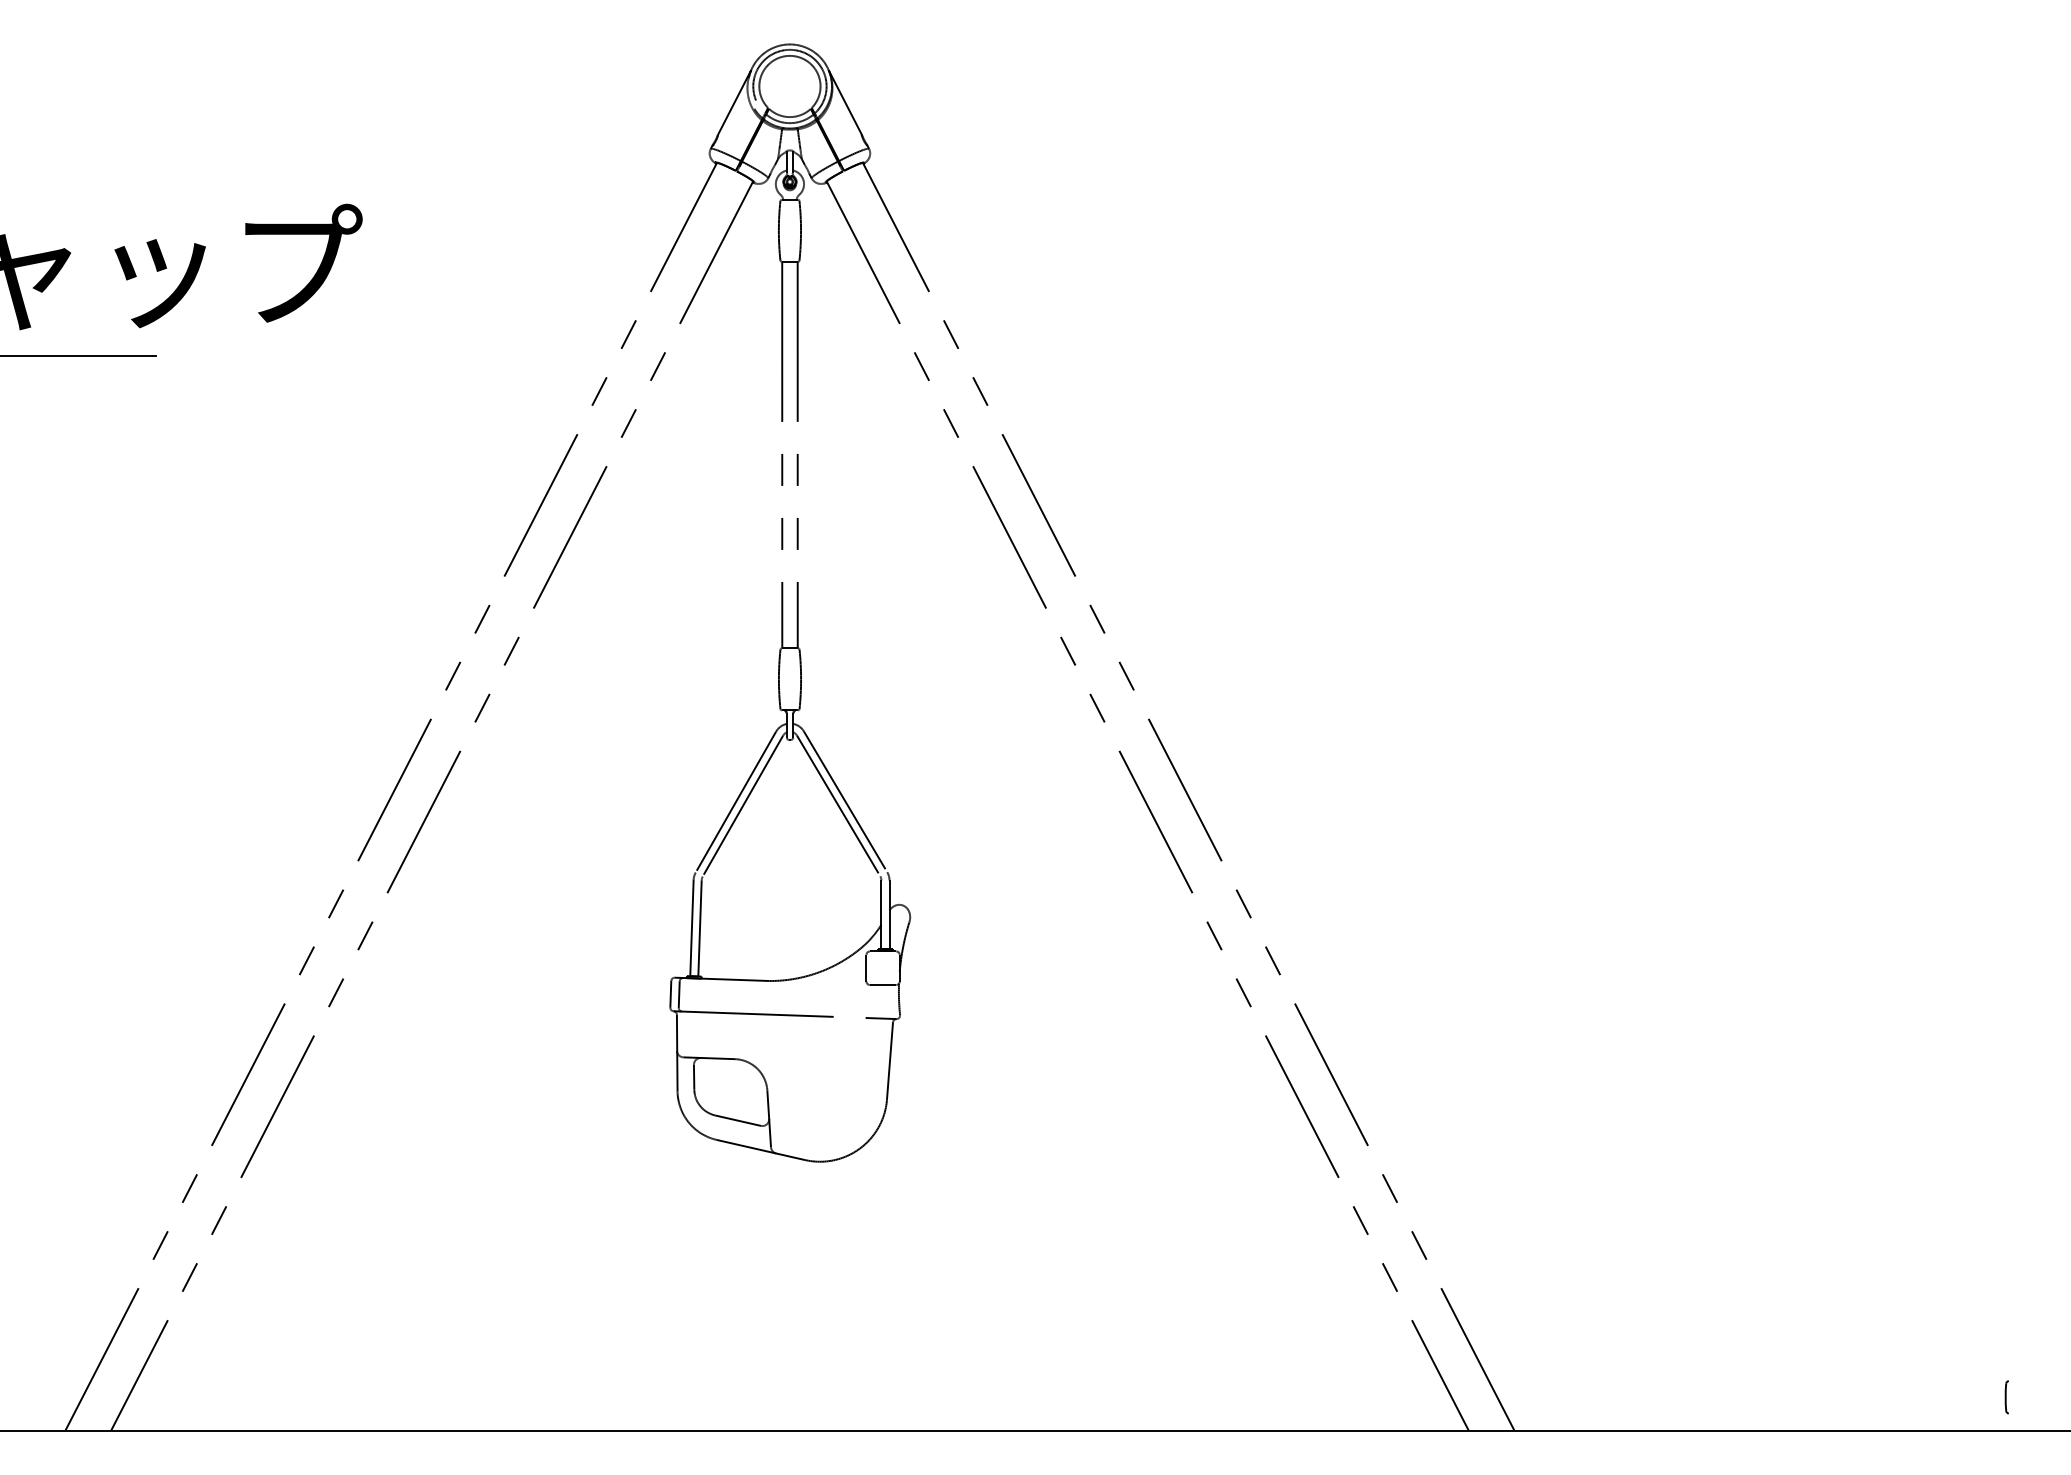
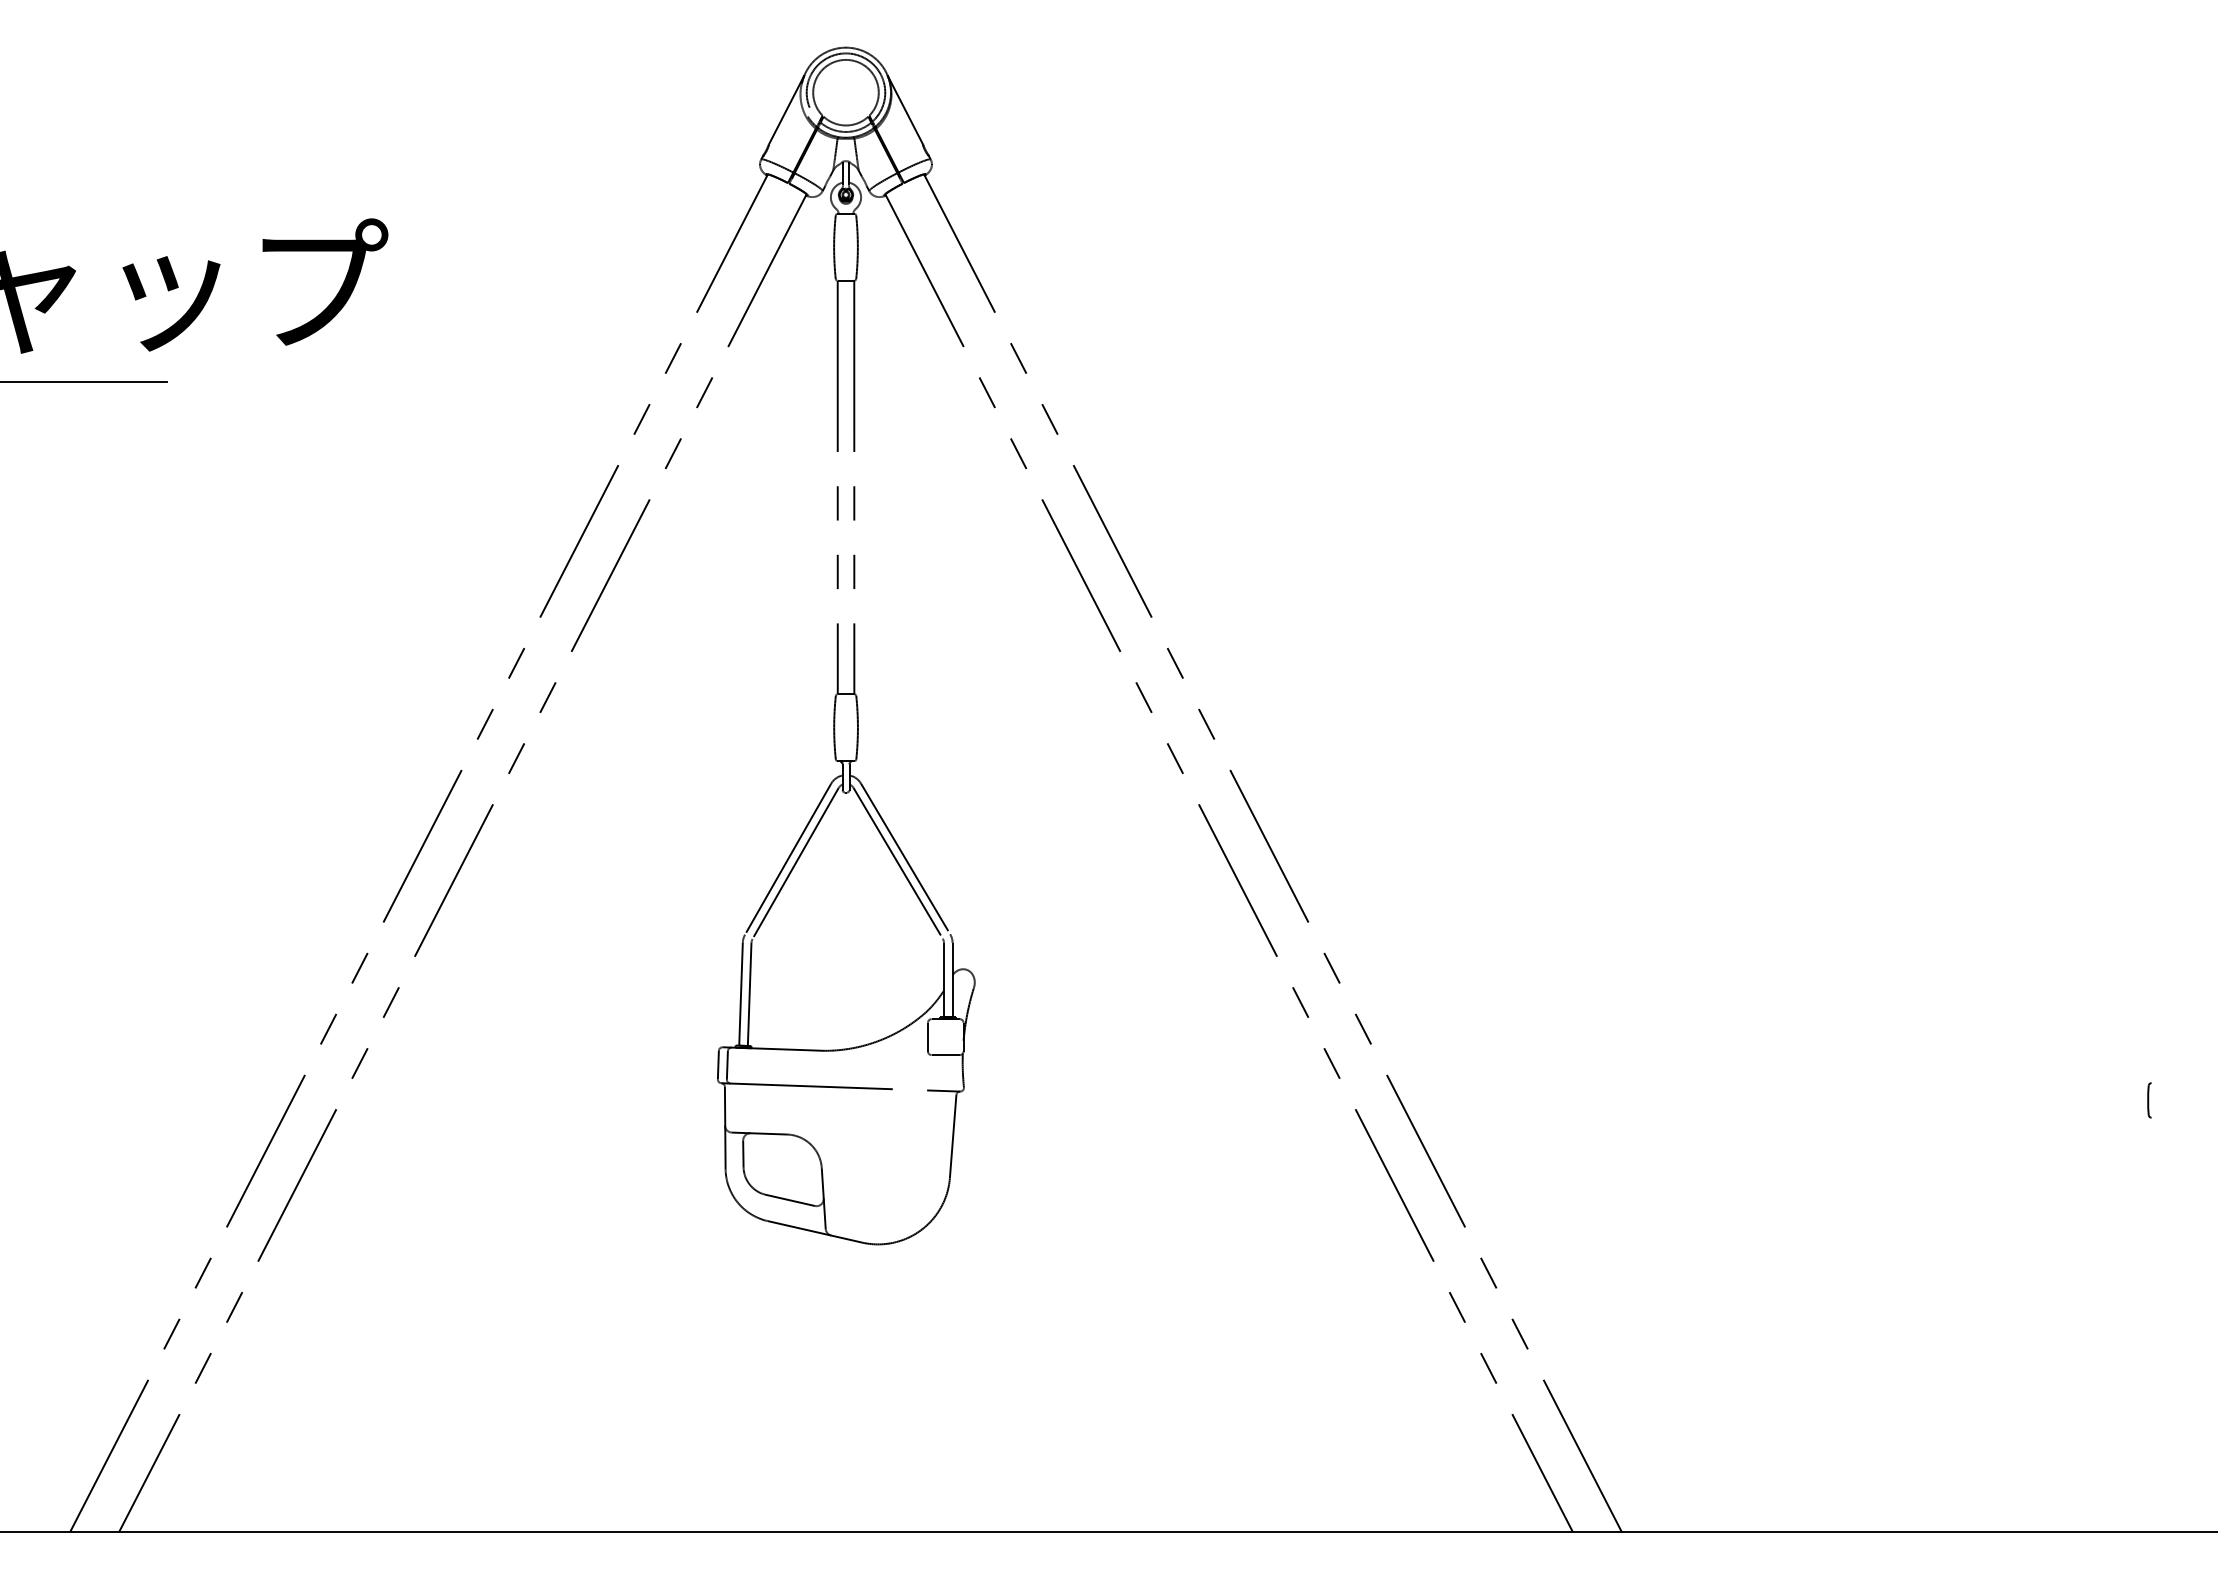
part: (2006, 1397) -> (2149, 1100), moved

